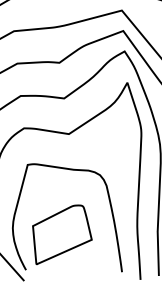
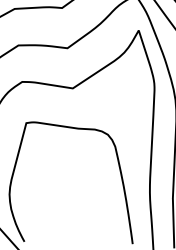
part: (62, 234) -> (65, 201), removed

